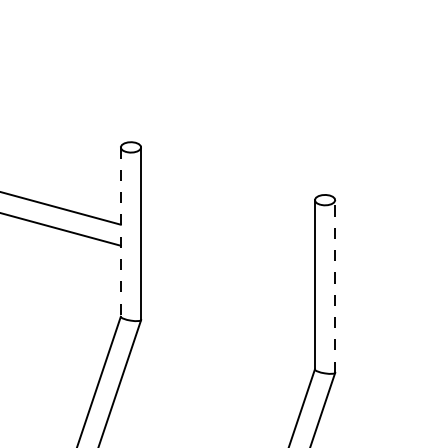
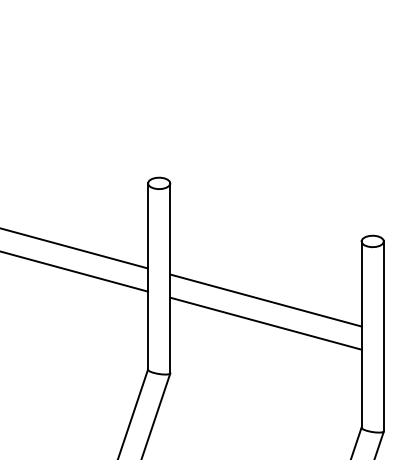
line: (120, 232) -> (147, 277), dashed -> solid
line: (227, 253) -> (265, 300), added
line: (227, 274) -> (265, 323), added
line: (335, 285) -> (384, 335), dashed -> solid

